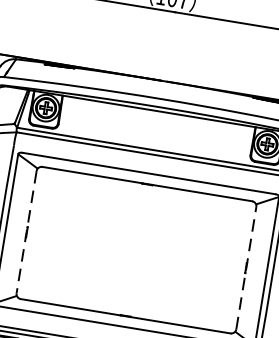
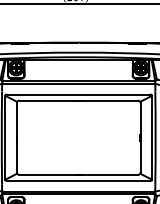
line: (25, 233) -> (16, 138), dashed -> solid
line: (246, 267) -> (140, 137), dashed -> solid

